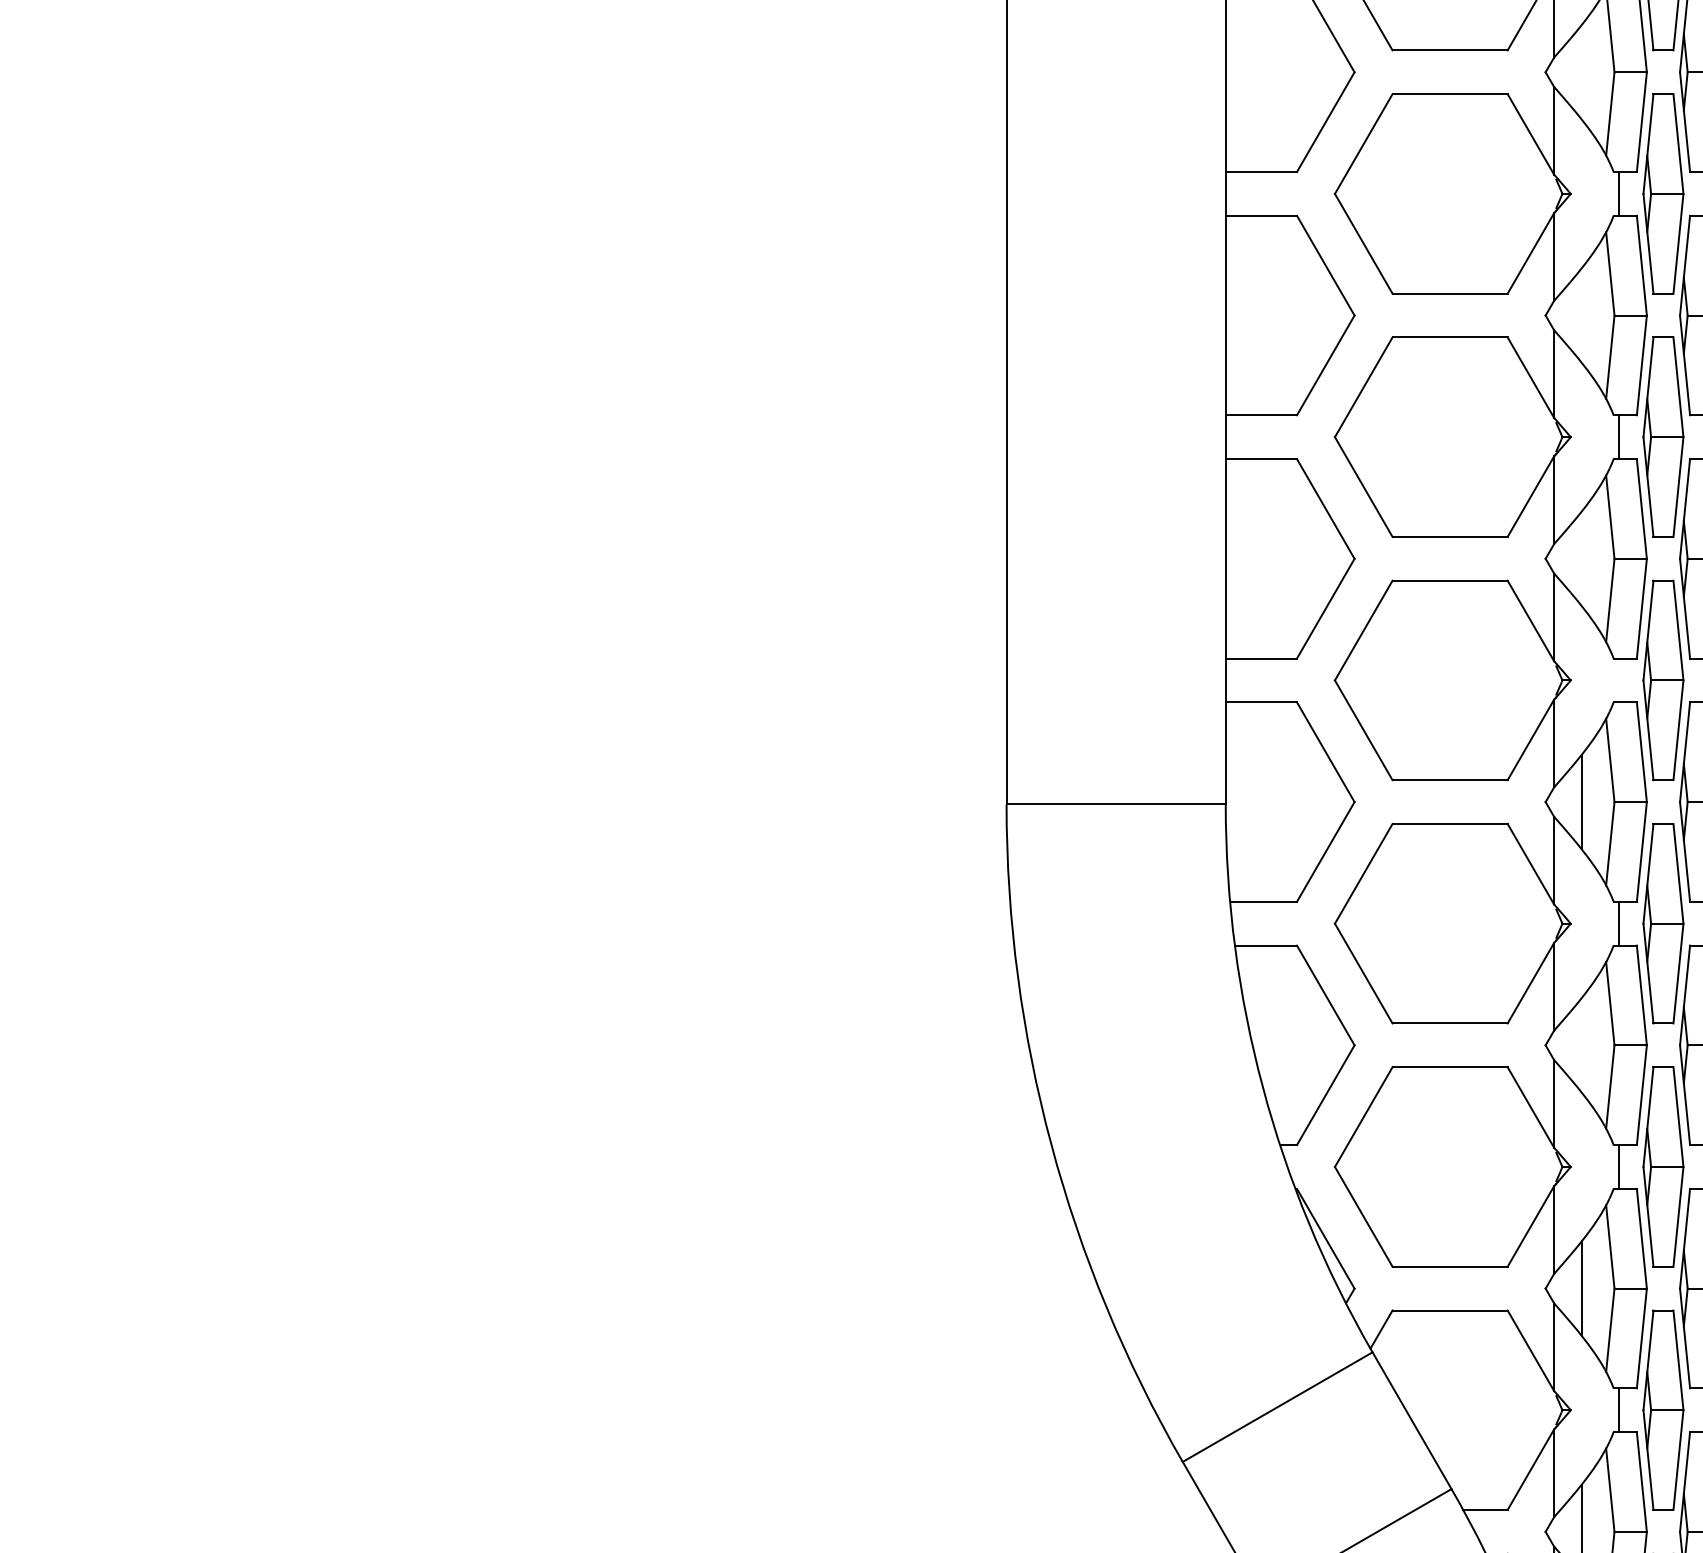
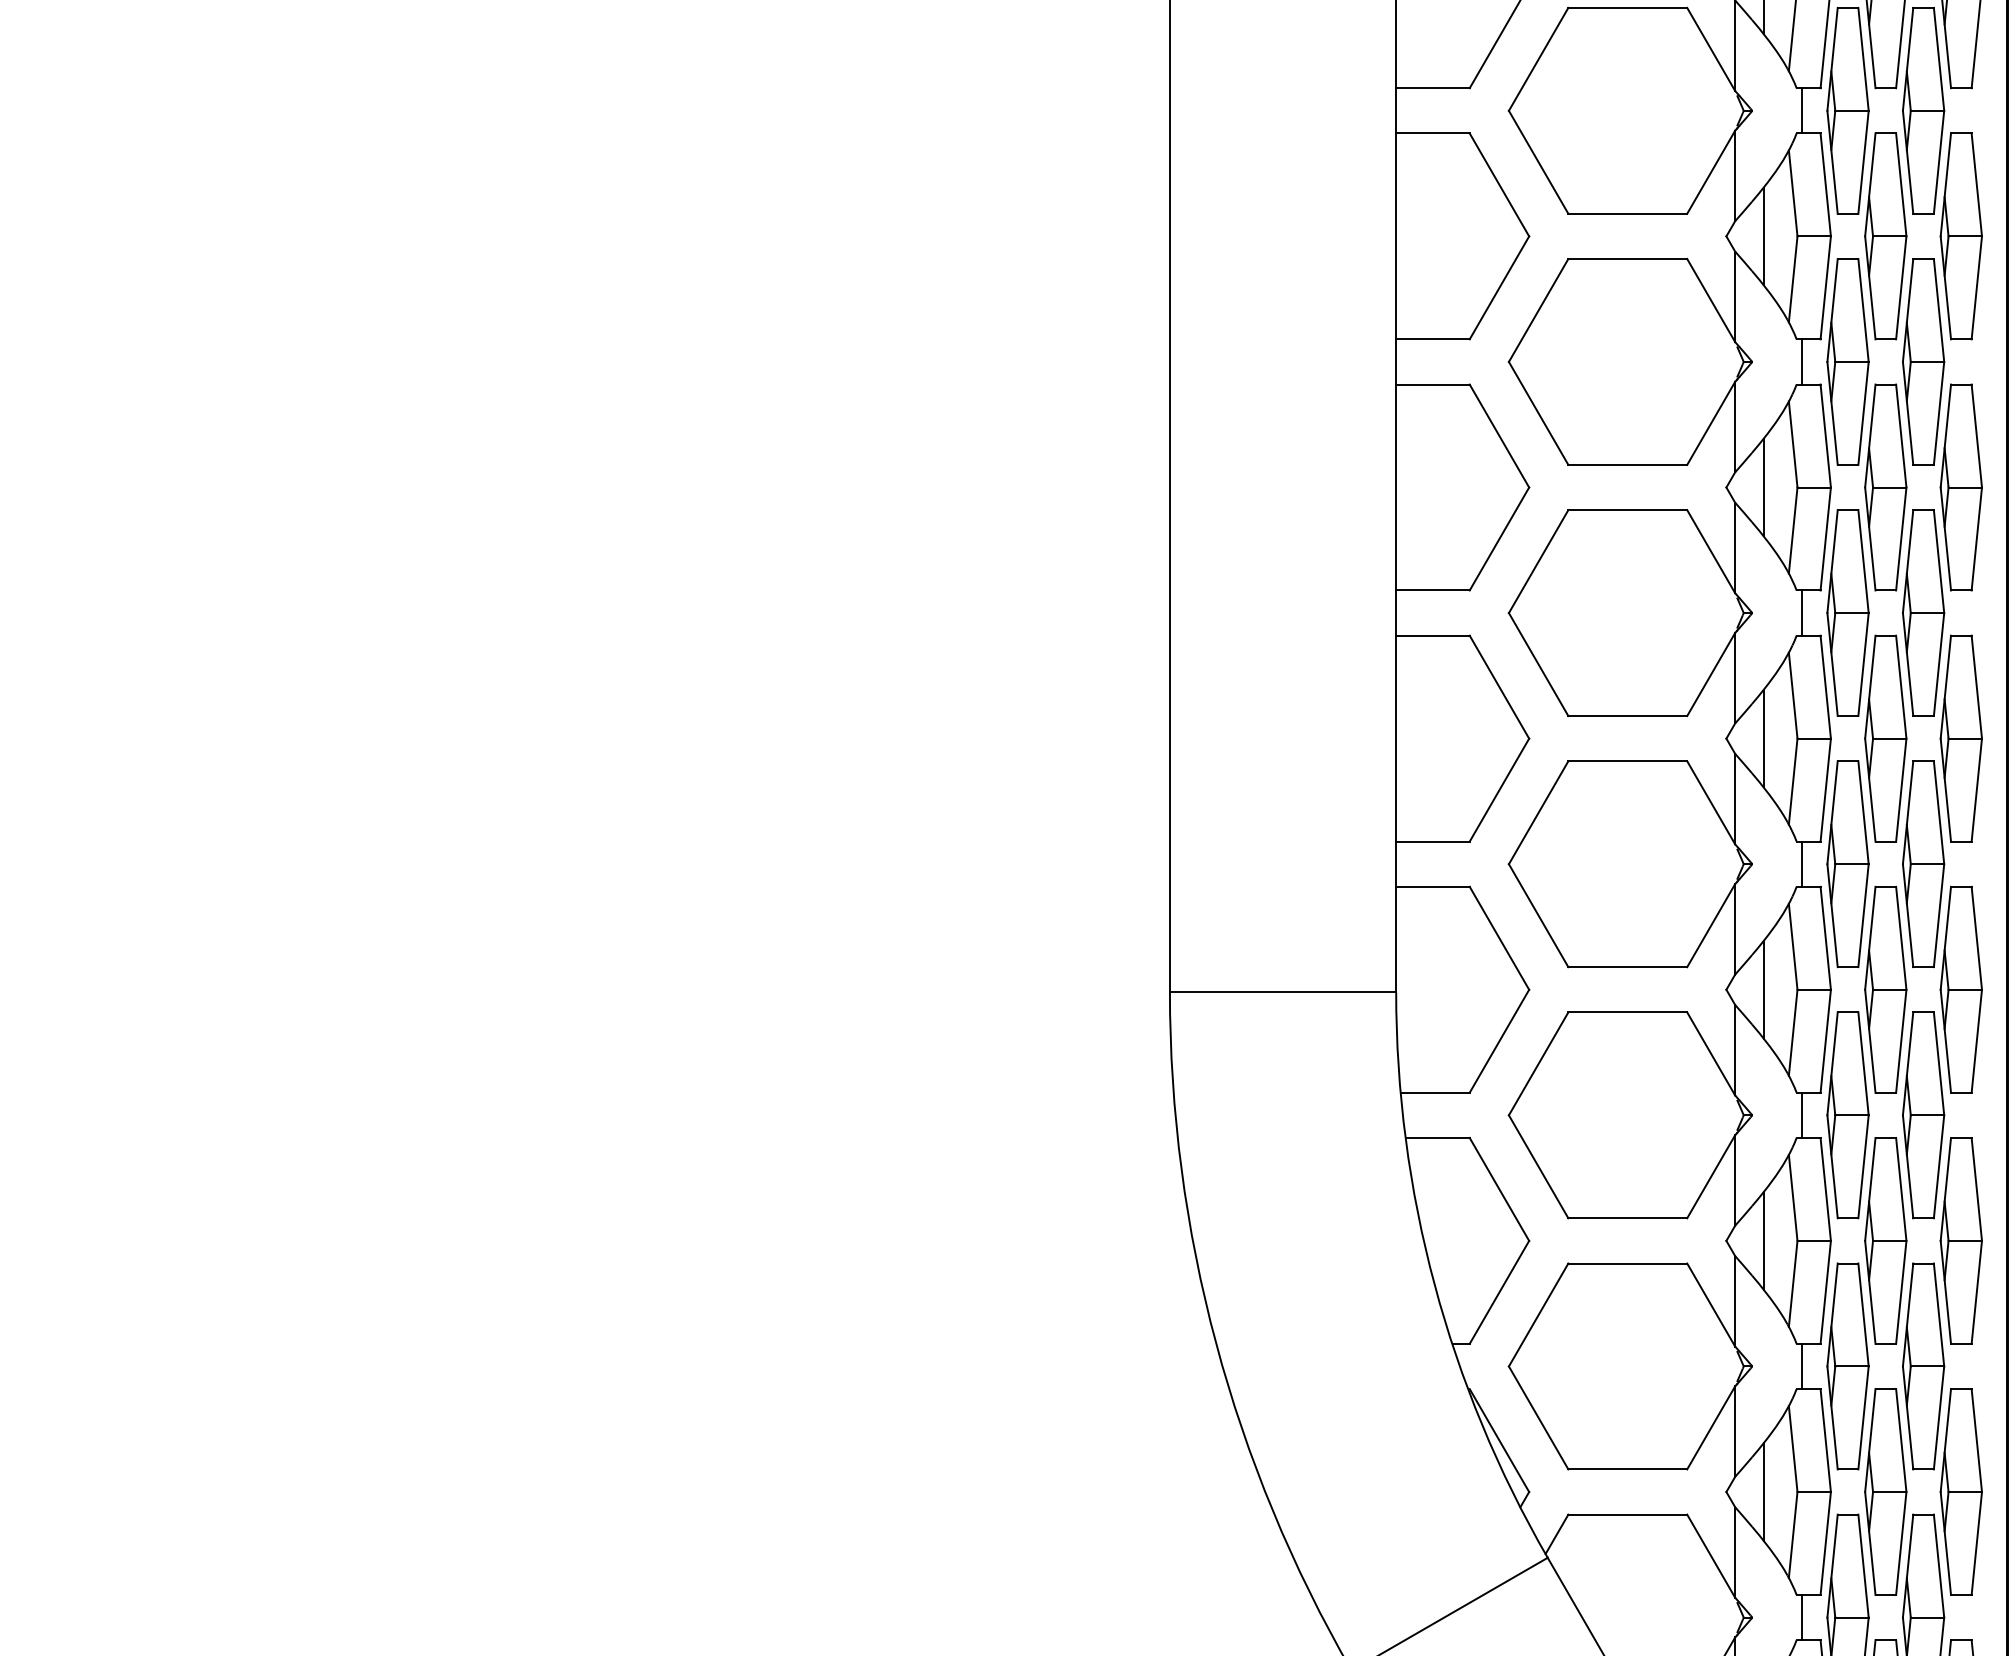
line: (1581, 72) -> (1763, 236), added
line: (1581, 315) -> (1763, 487), added
line: (1581, 558) -> (1763, 738), added
line: (1619, 679) -> (1802, 863), added
line: (1581, 1044) -> (1763, 1240), added

